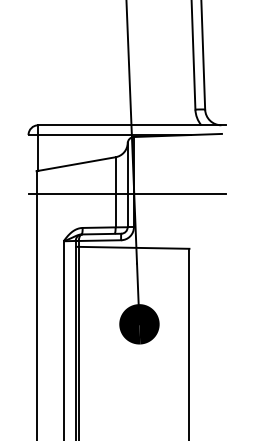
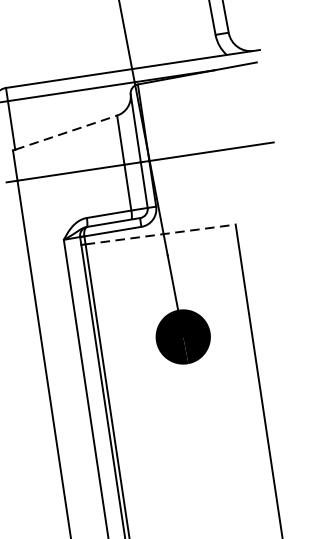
line: (77, 163) -> (66, 131), solid -> dashed
line: (134, 247) -> (161, 233), solid -> dashed

